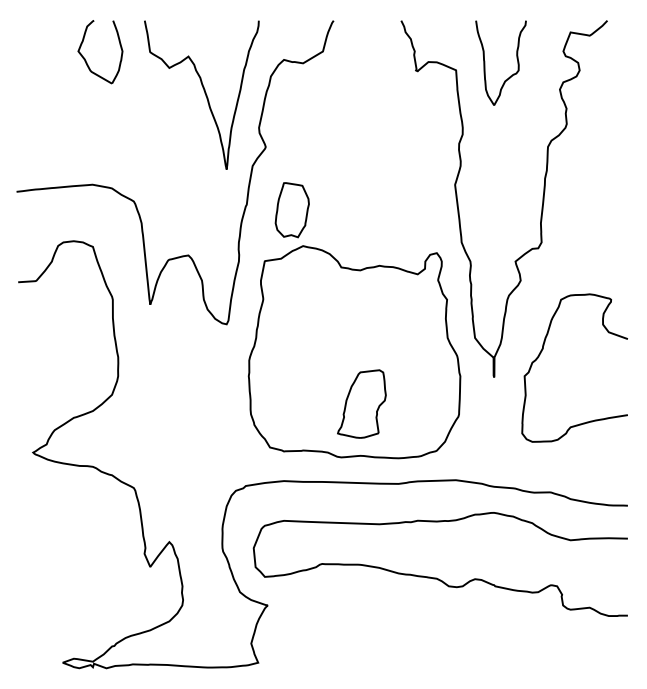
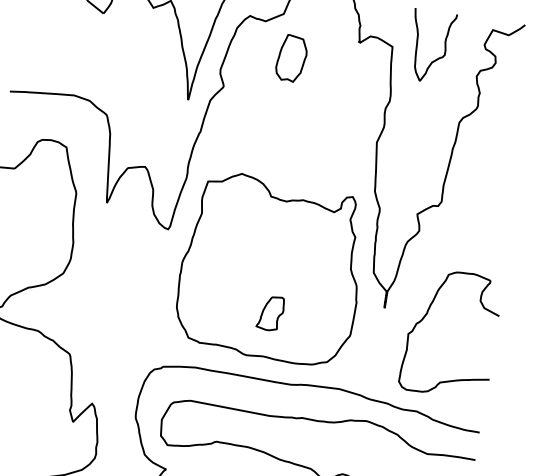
part: (291, 210) -> (291, 58), moved
curve: (542, 351) -> (426, 315), moved
part: (361, 403) -> (270, 312), size x0.6

